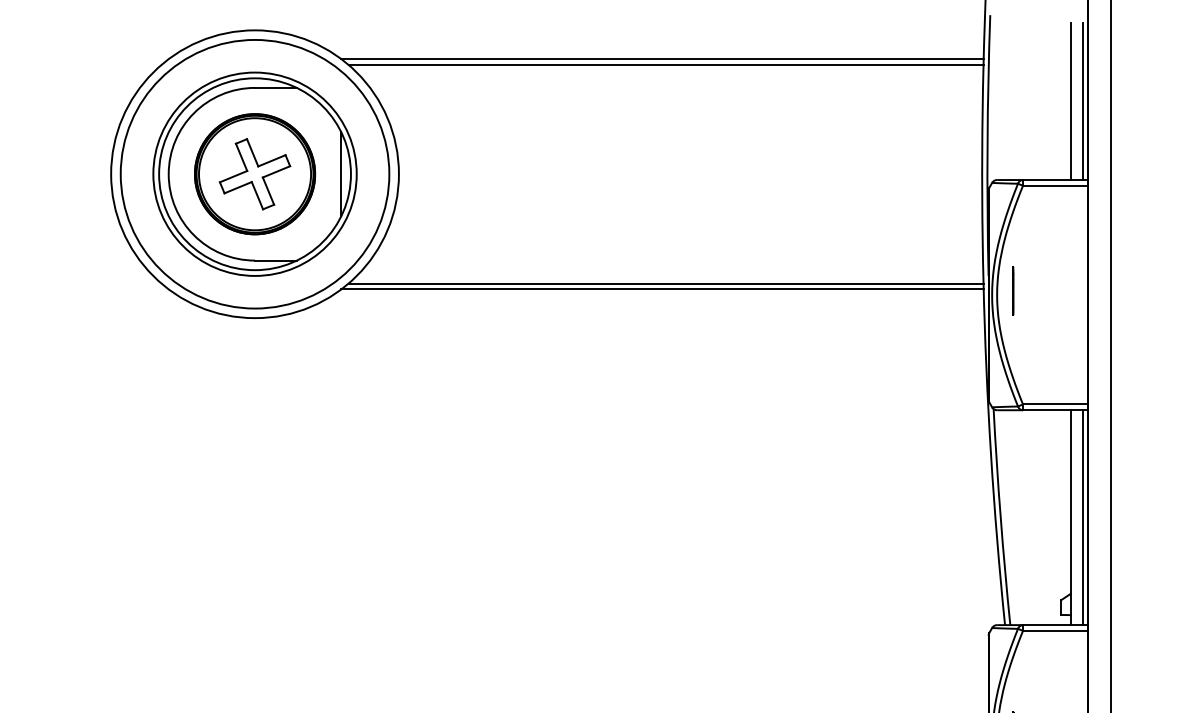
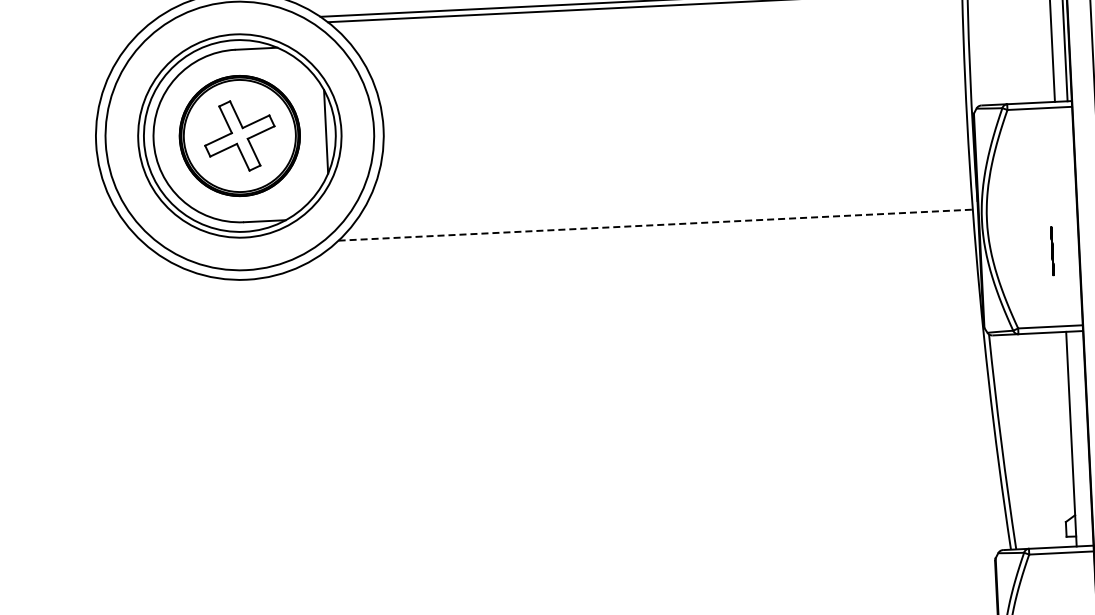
line: (666, 283) -> (656, 225), solid -> dashed
line: (662, 289) -> (652, 231), removed
line: (1013, 290) -> (1052, 250), moved
line: (1083, 517) -> (1084, 438), removed

